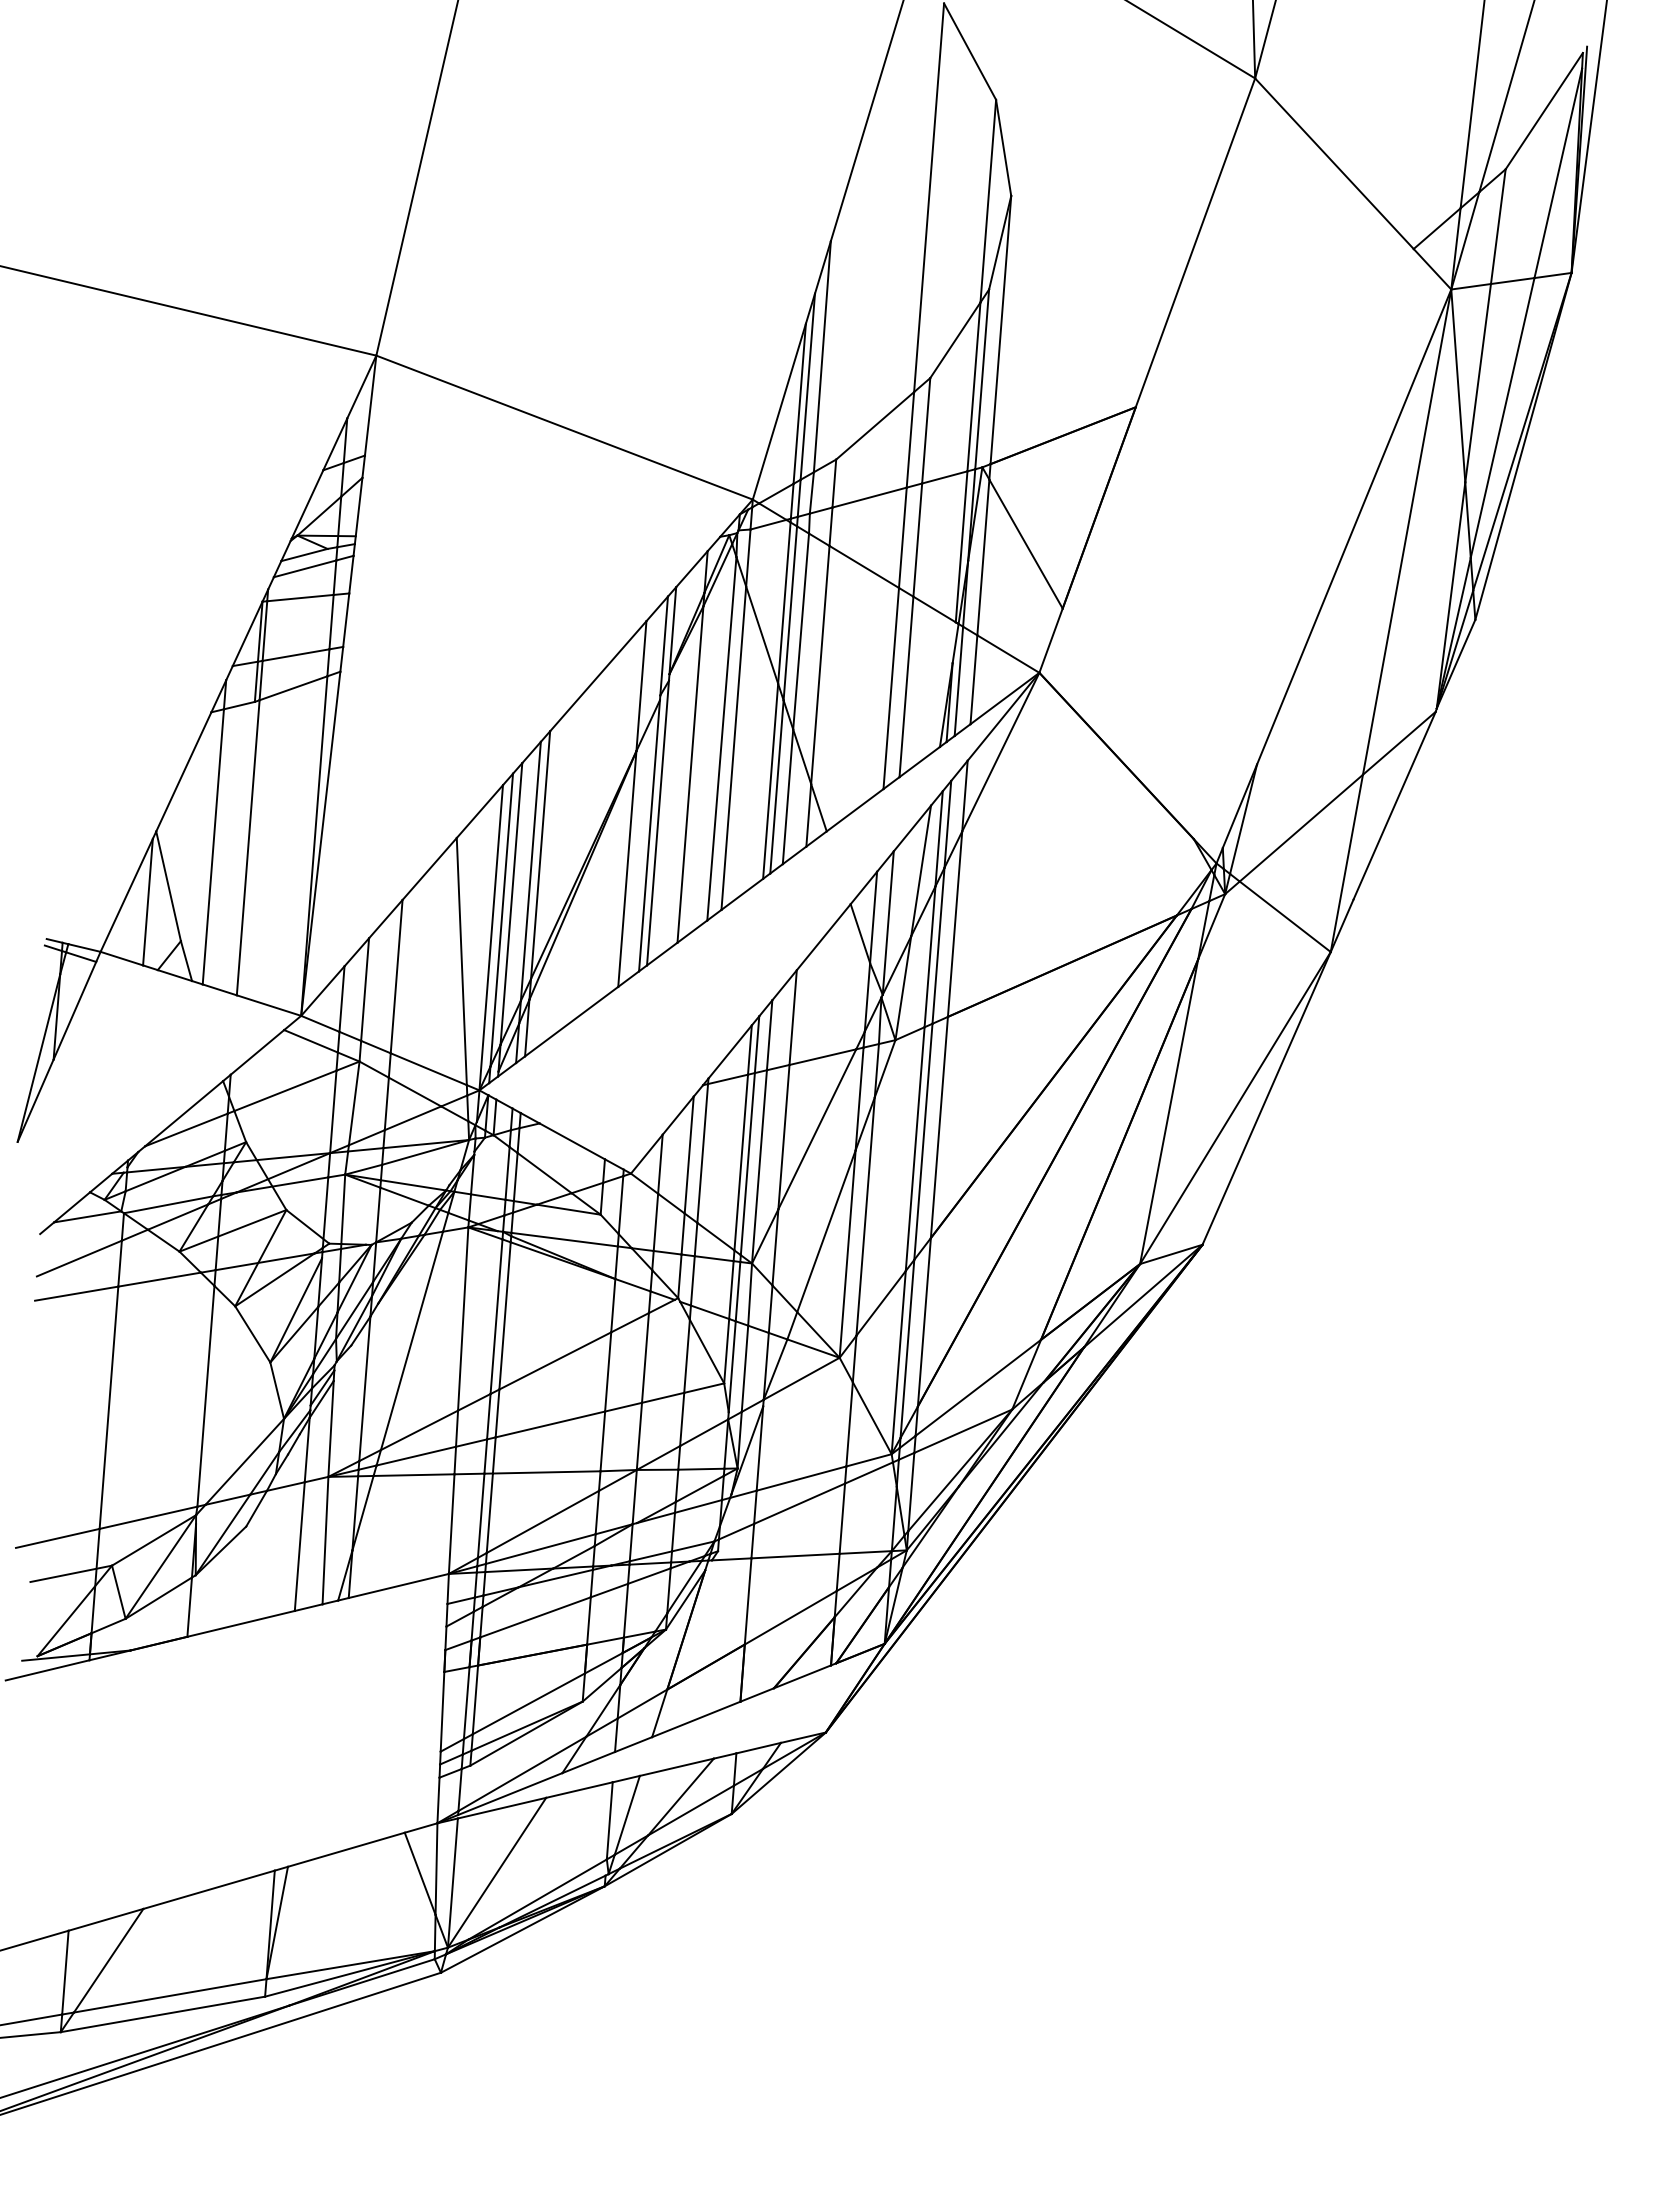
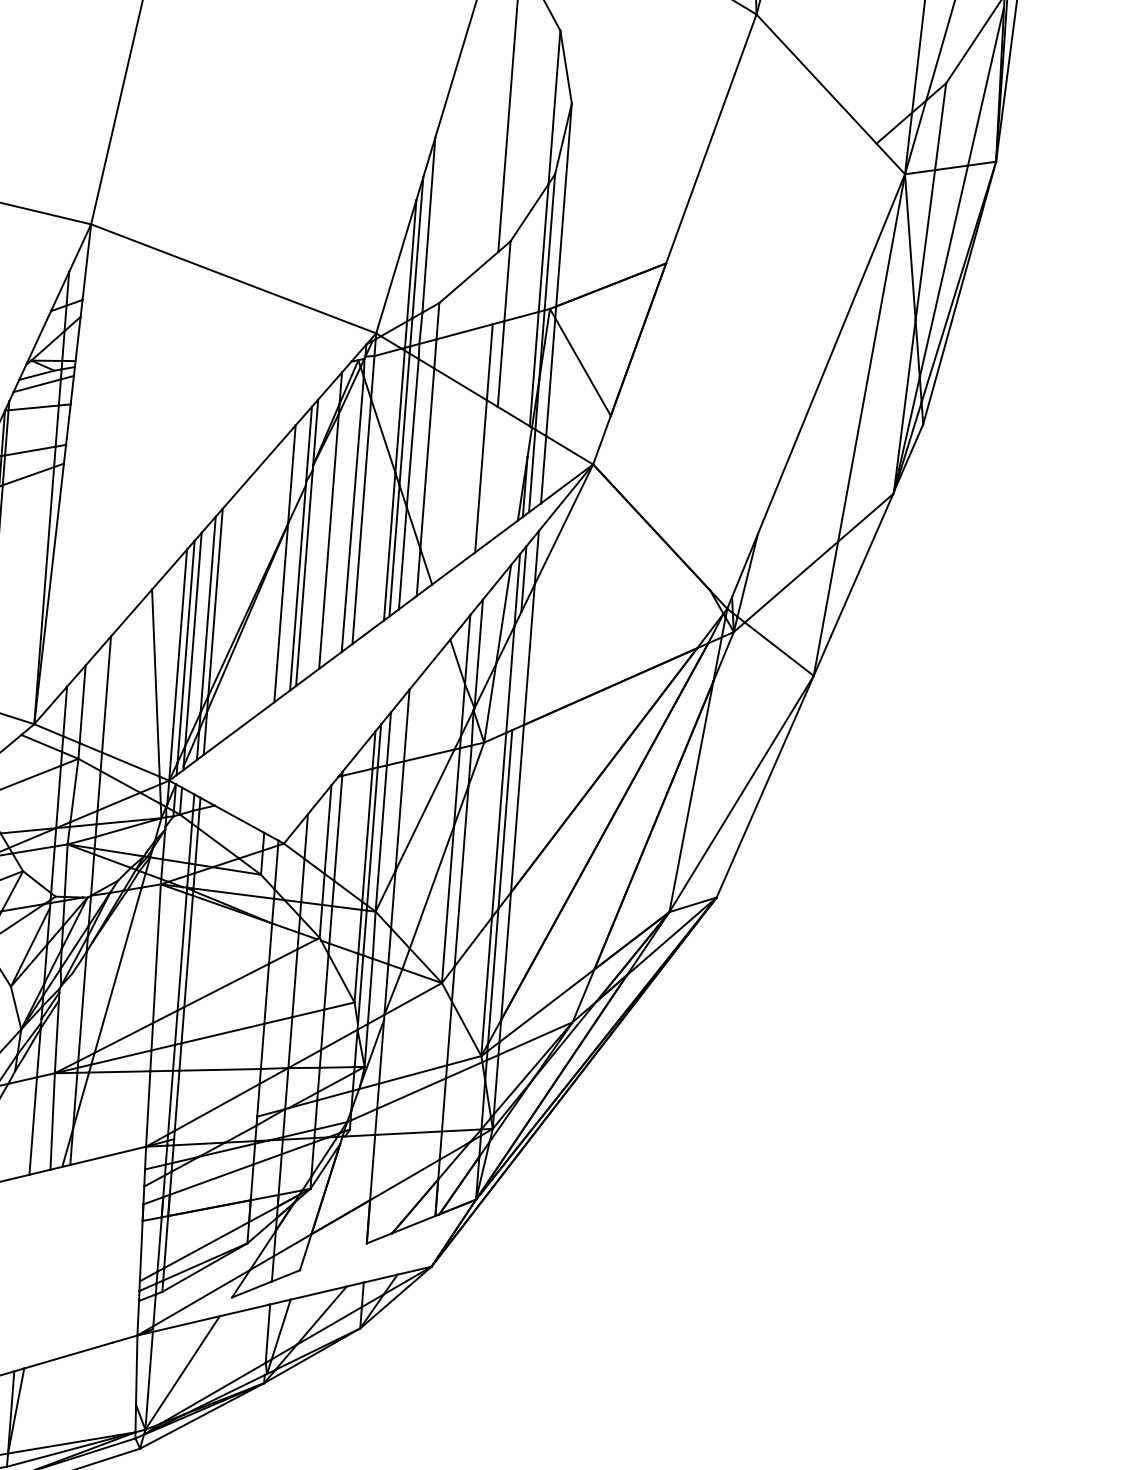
line: (910, 439) -> (495, 287), removed
line: (906, 686) -> (492, 474), removed
line: (938, 945) -> (516, 670), removed
line: (540, 1548) -> (215, 1127), removed
line: (696, 1719) -> (333, 1256), removed
line: (510, 1794) -> (192, 1313), removed
line: (419, 1873) -> (123, 1373), removed

